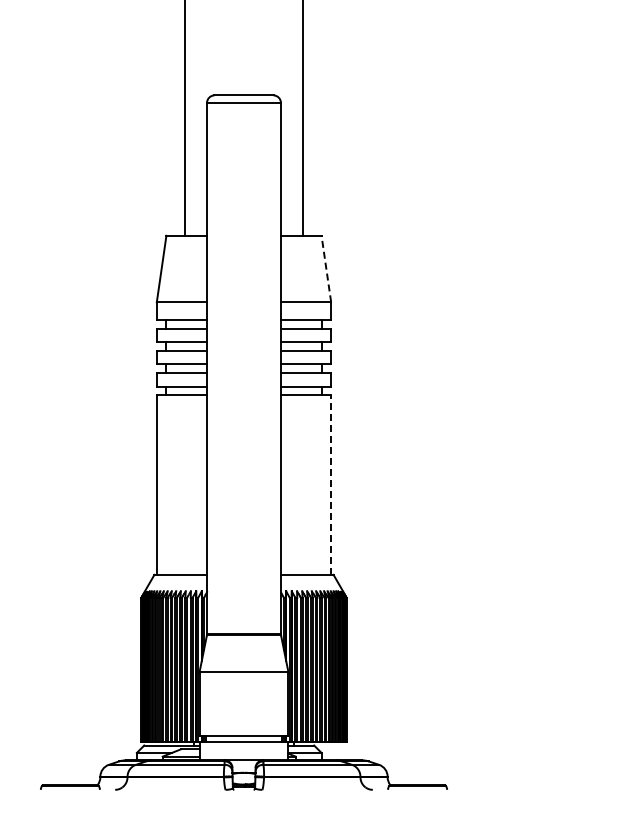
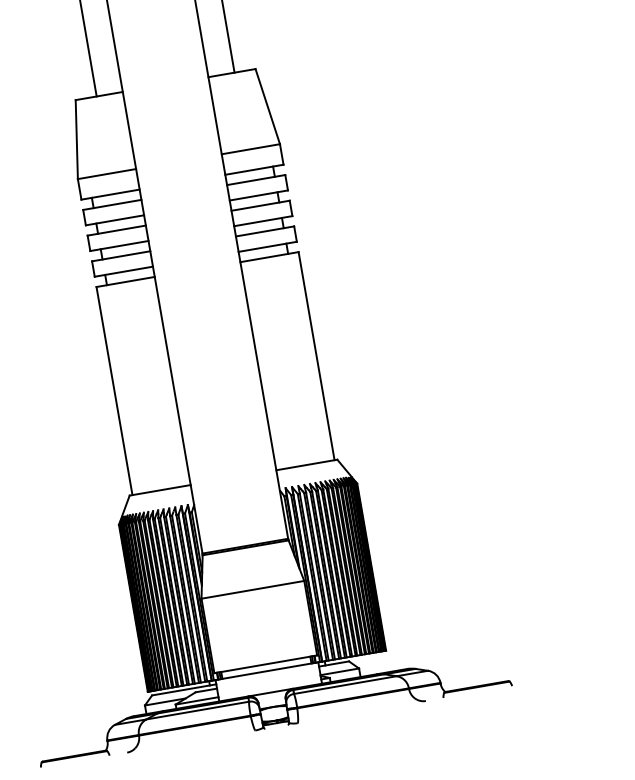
line: (326, 269) -> (268, 107), dashed -> solid
line: (331, 485) -> (317, 356), dashed -> solid

